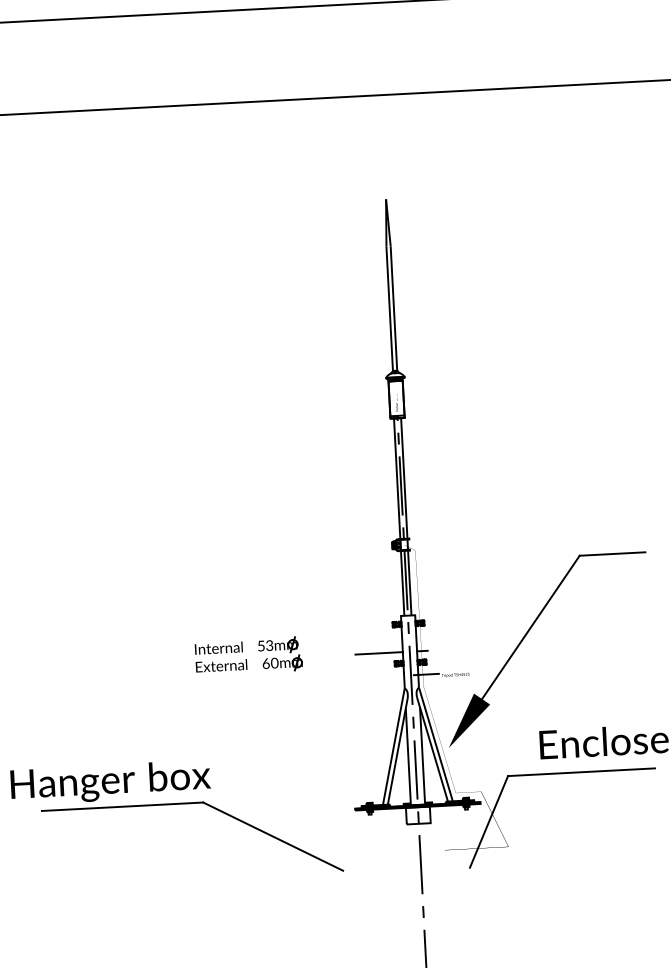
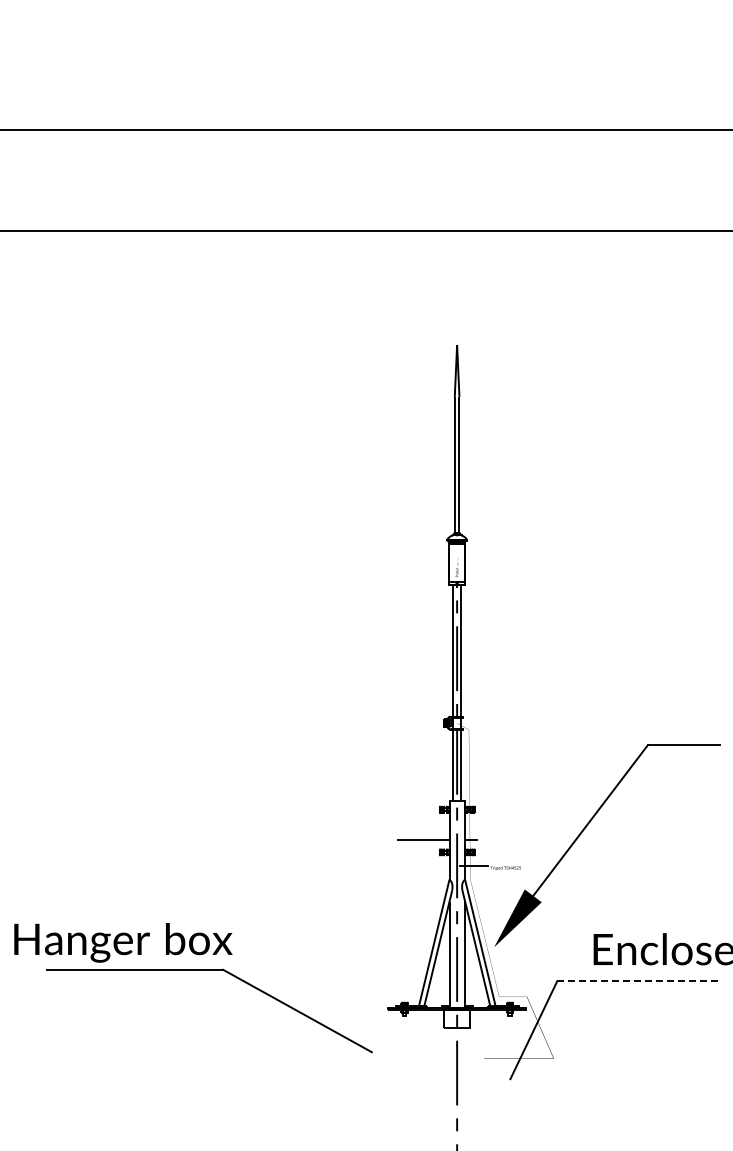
part: (249, 655) -> (281, 835), removed
line: (581, 772) -> (637, 981), solid -> dashed
part: (176, 804) -> (193, 970), moved

